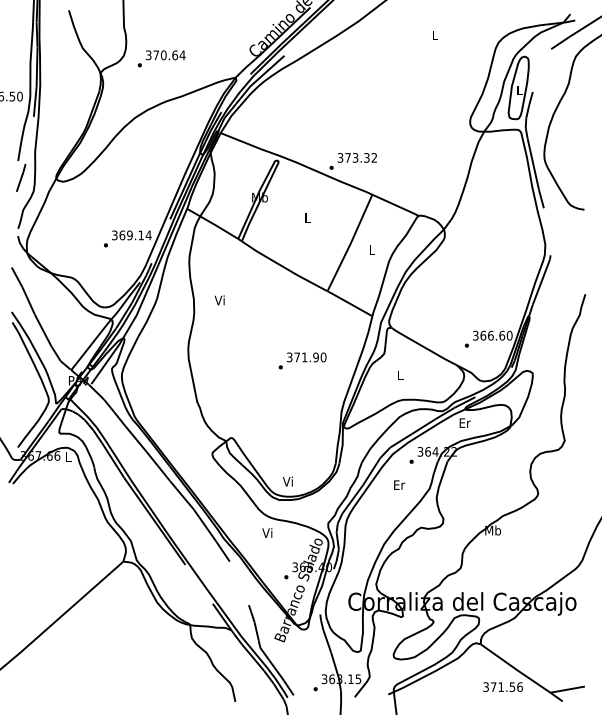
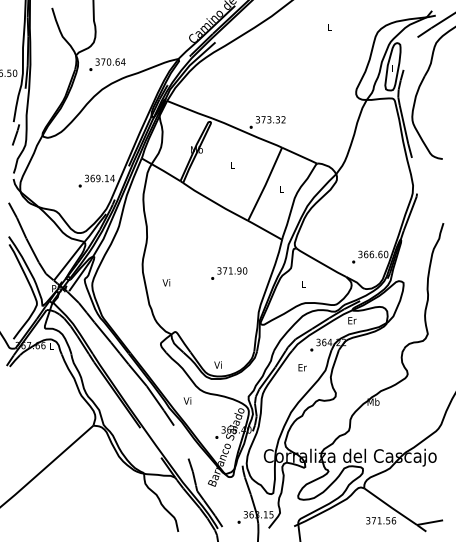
text: (161, 58) -> (107, 64), moved
text: (219, 300) -> (166, 282), moved
text: (267, 532) -> (187, 400), moved

